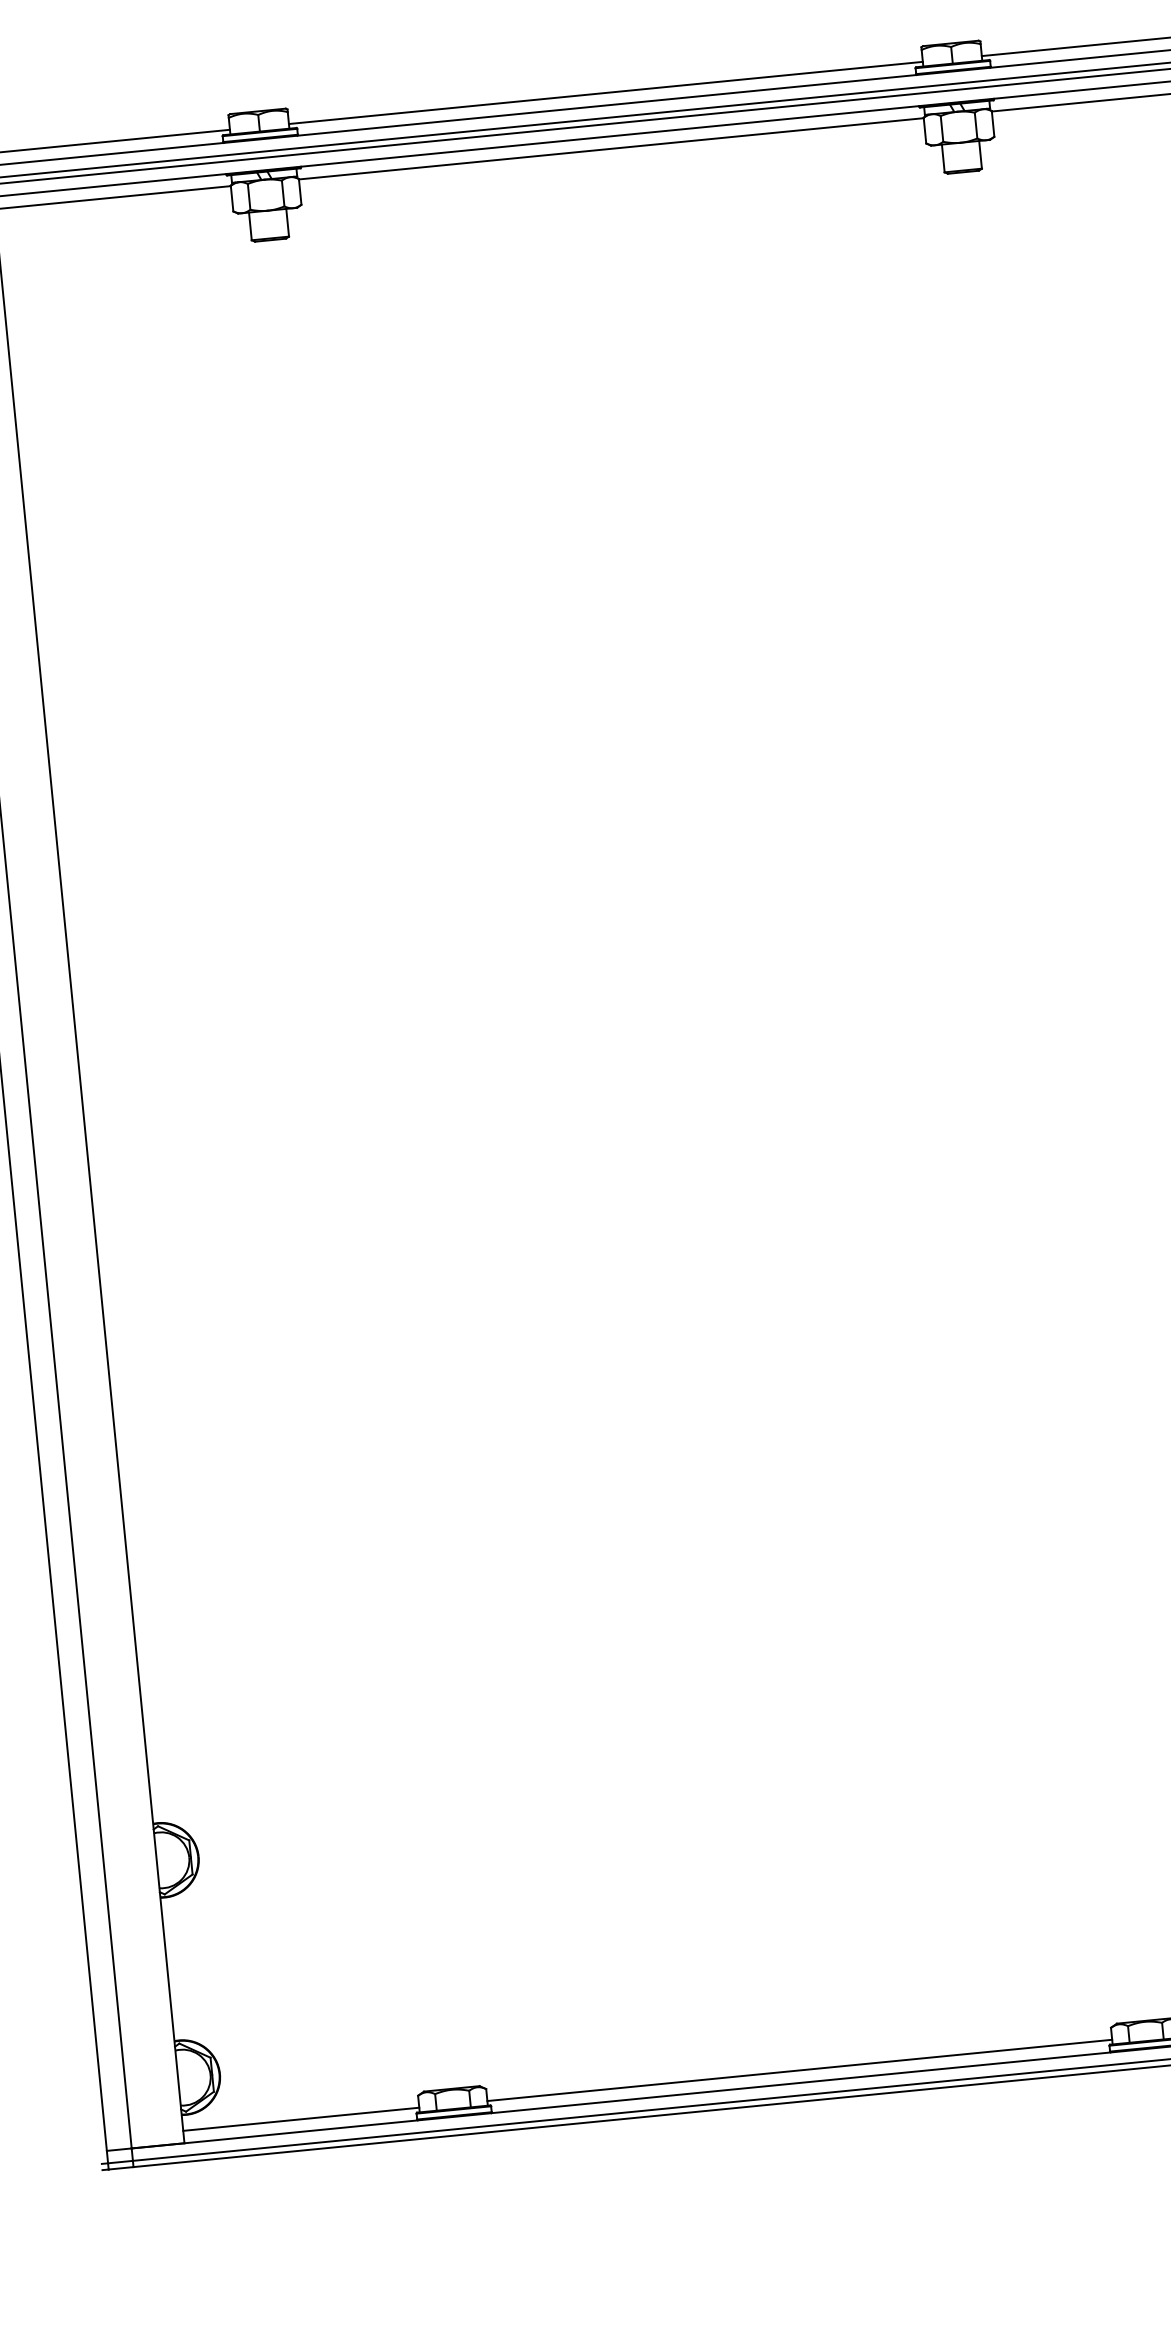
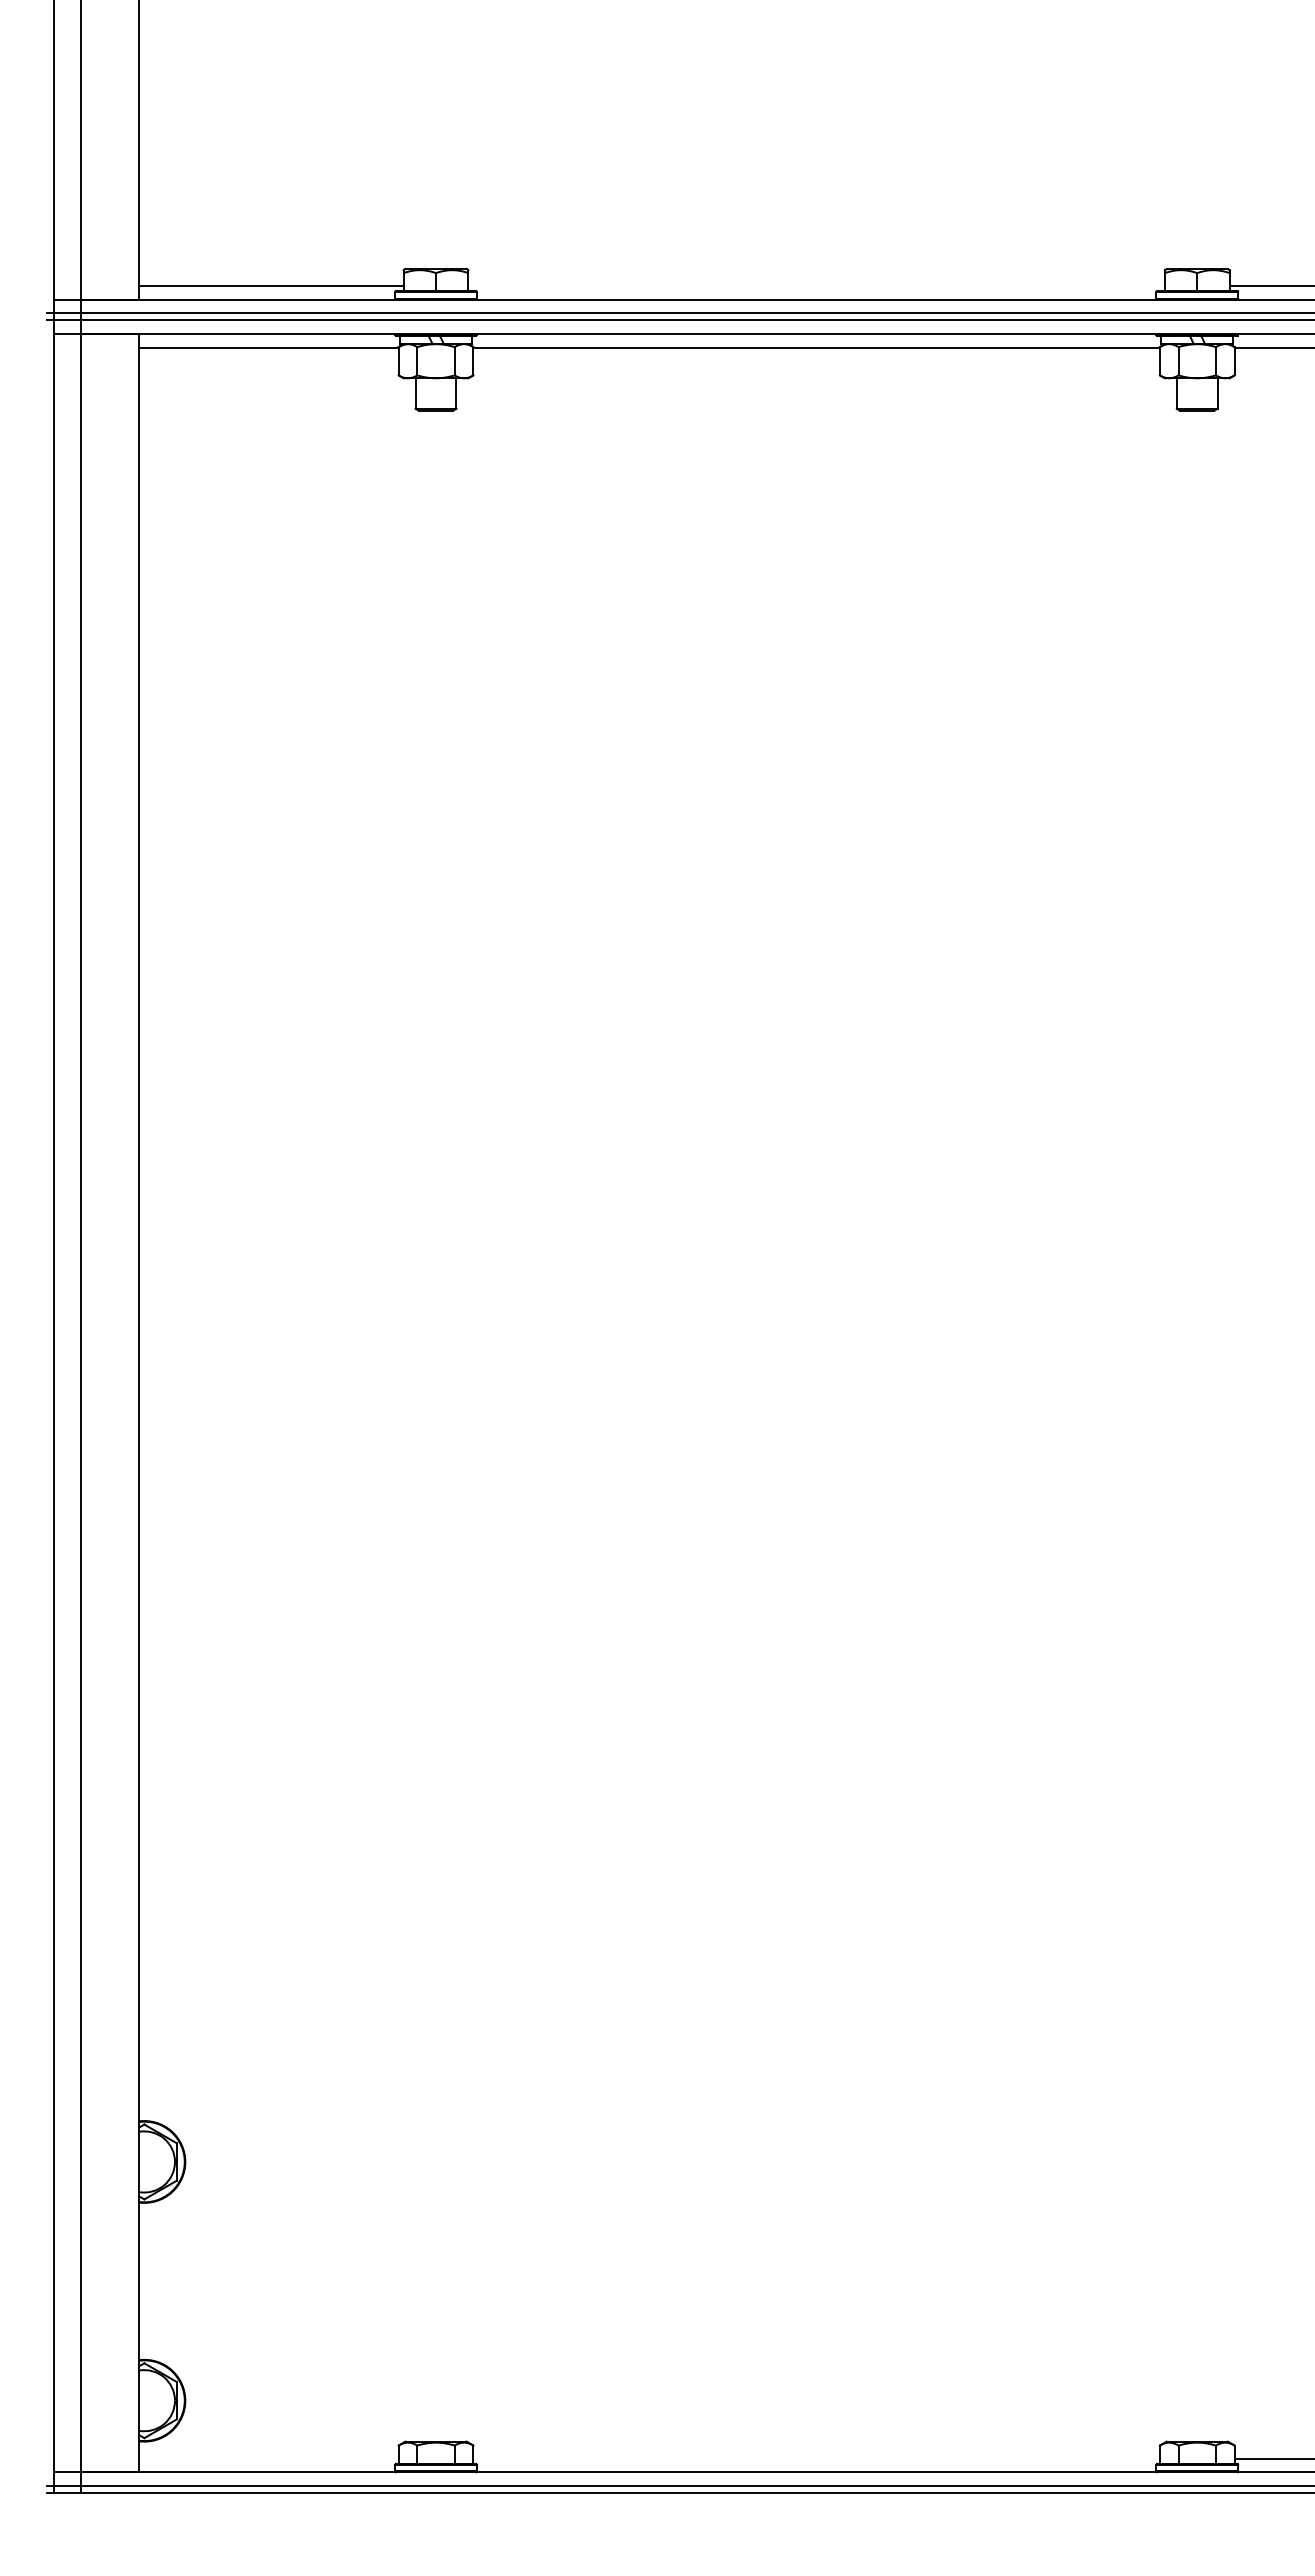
line: (605, 93) -> (816, 286), removed
line: (799, 2070) -> (816, 2458), removed
line: (300, 2119) -> (268, 2458), removed

